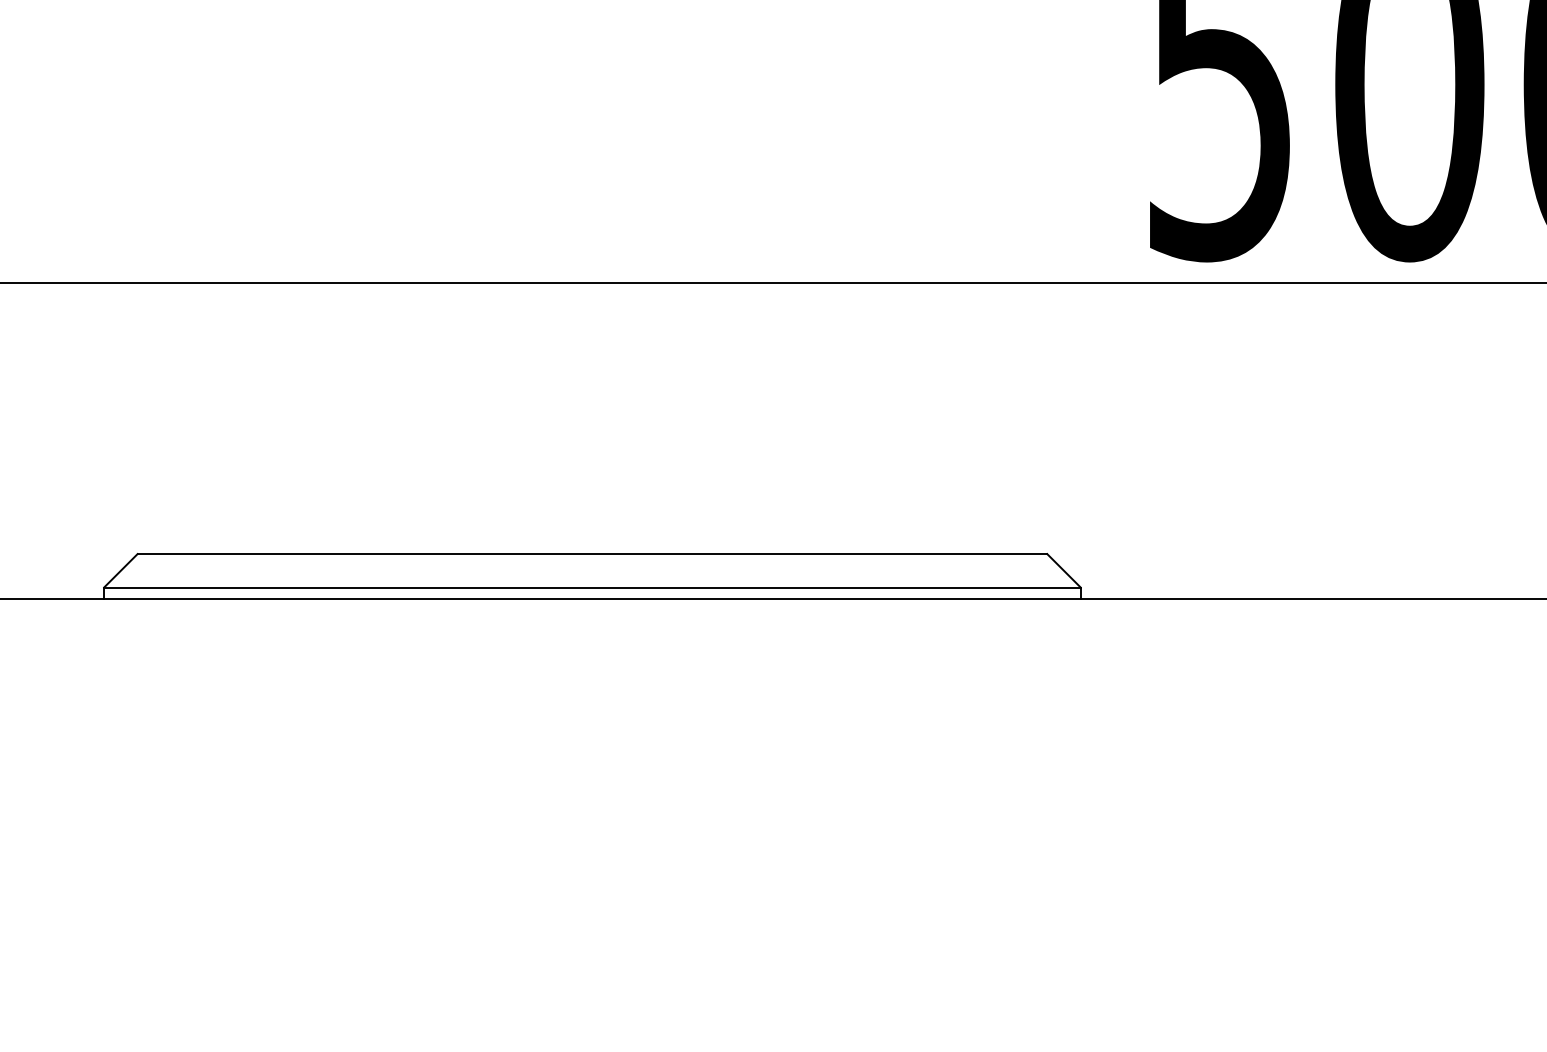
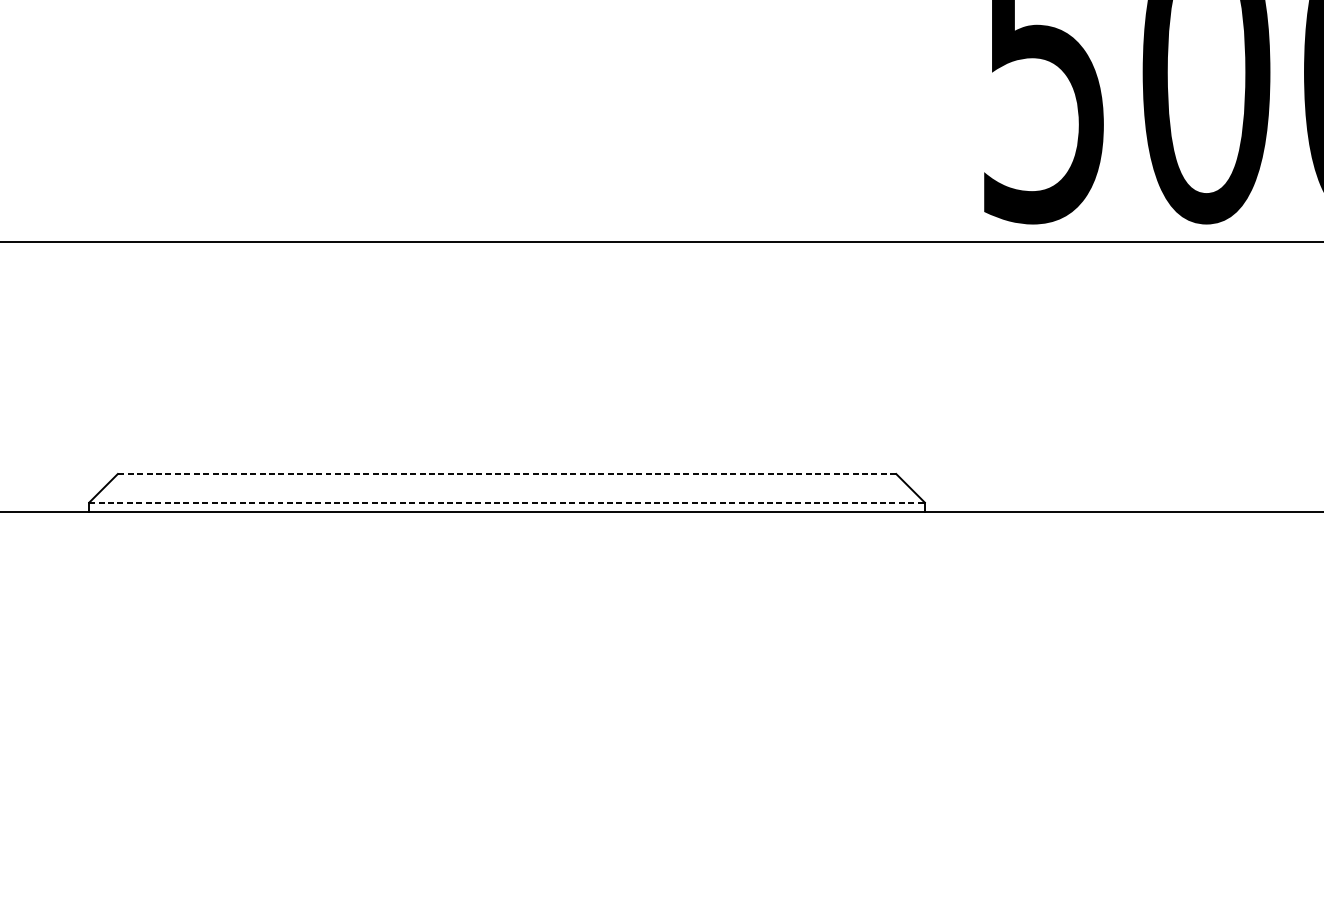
line: (592, 554) -> (507, 474), solid -> dashed
line: (592, 587) -> (507, 502), solid -> dashed

